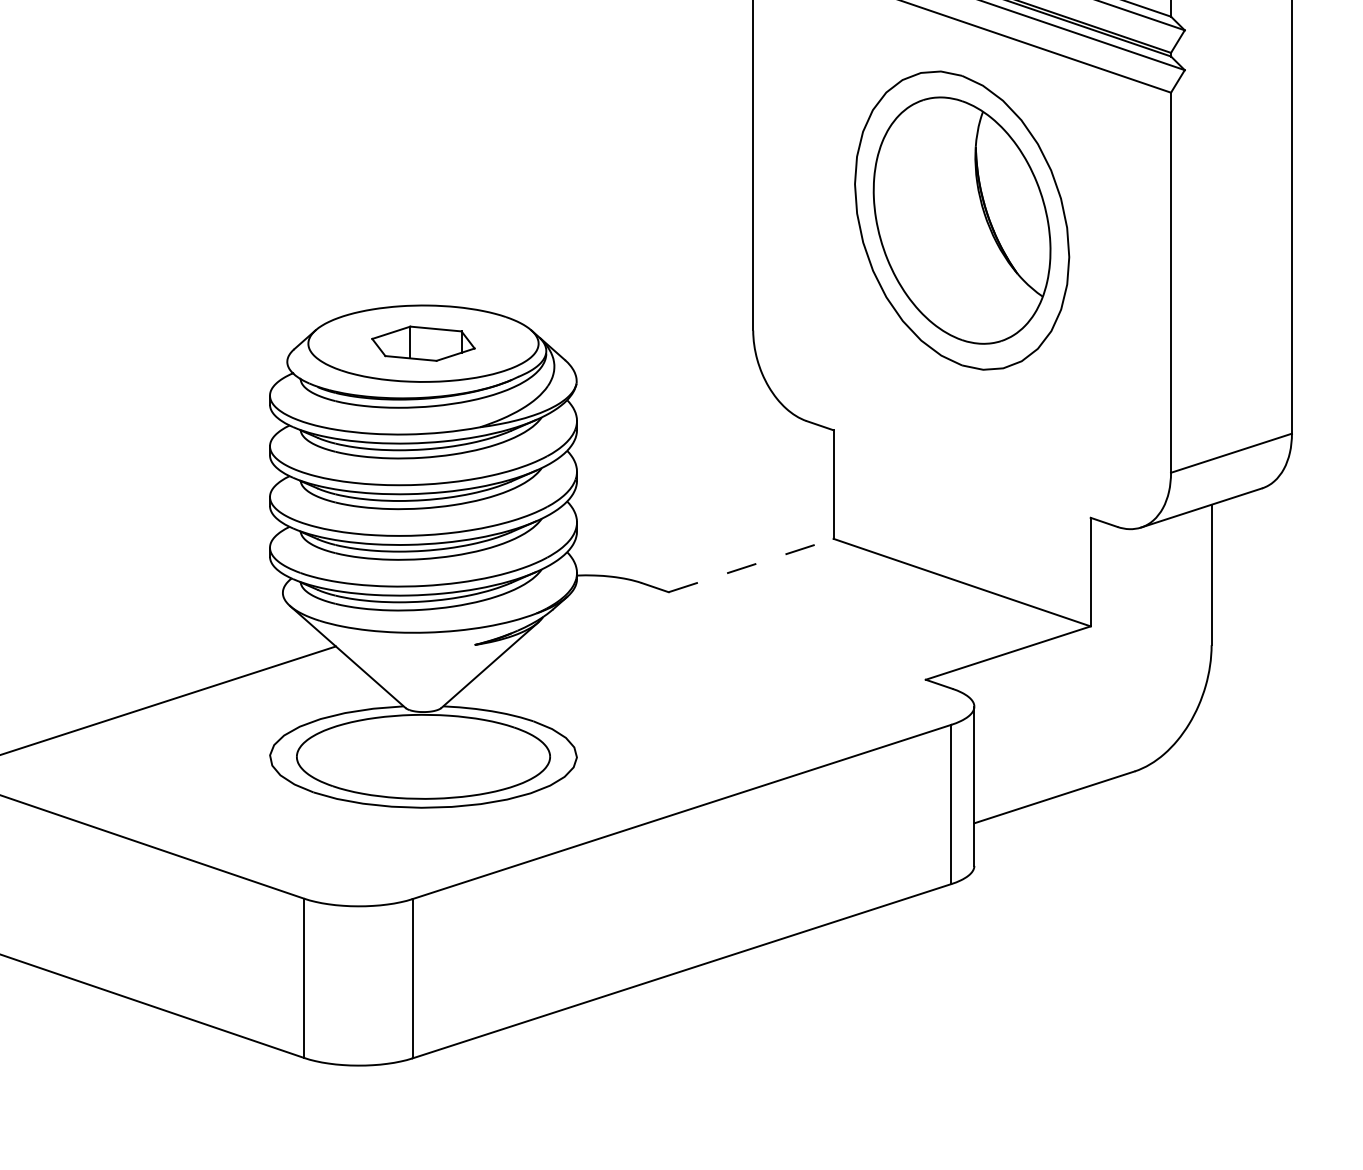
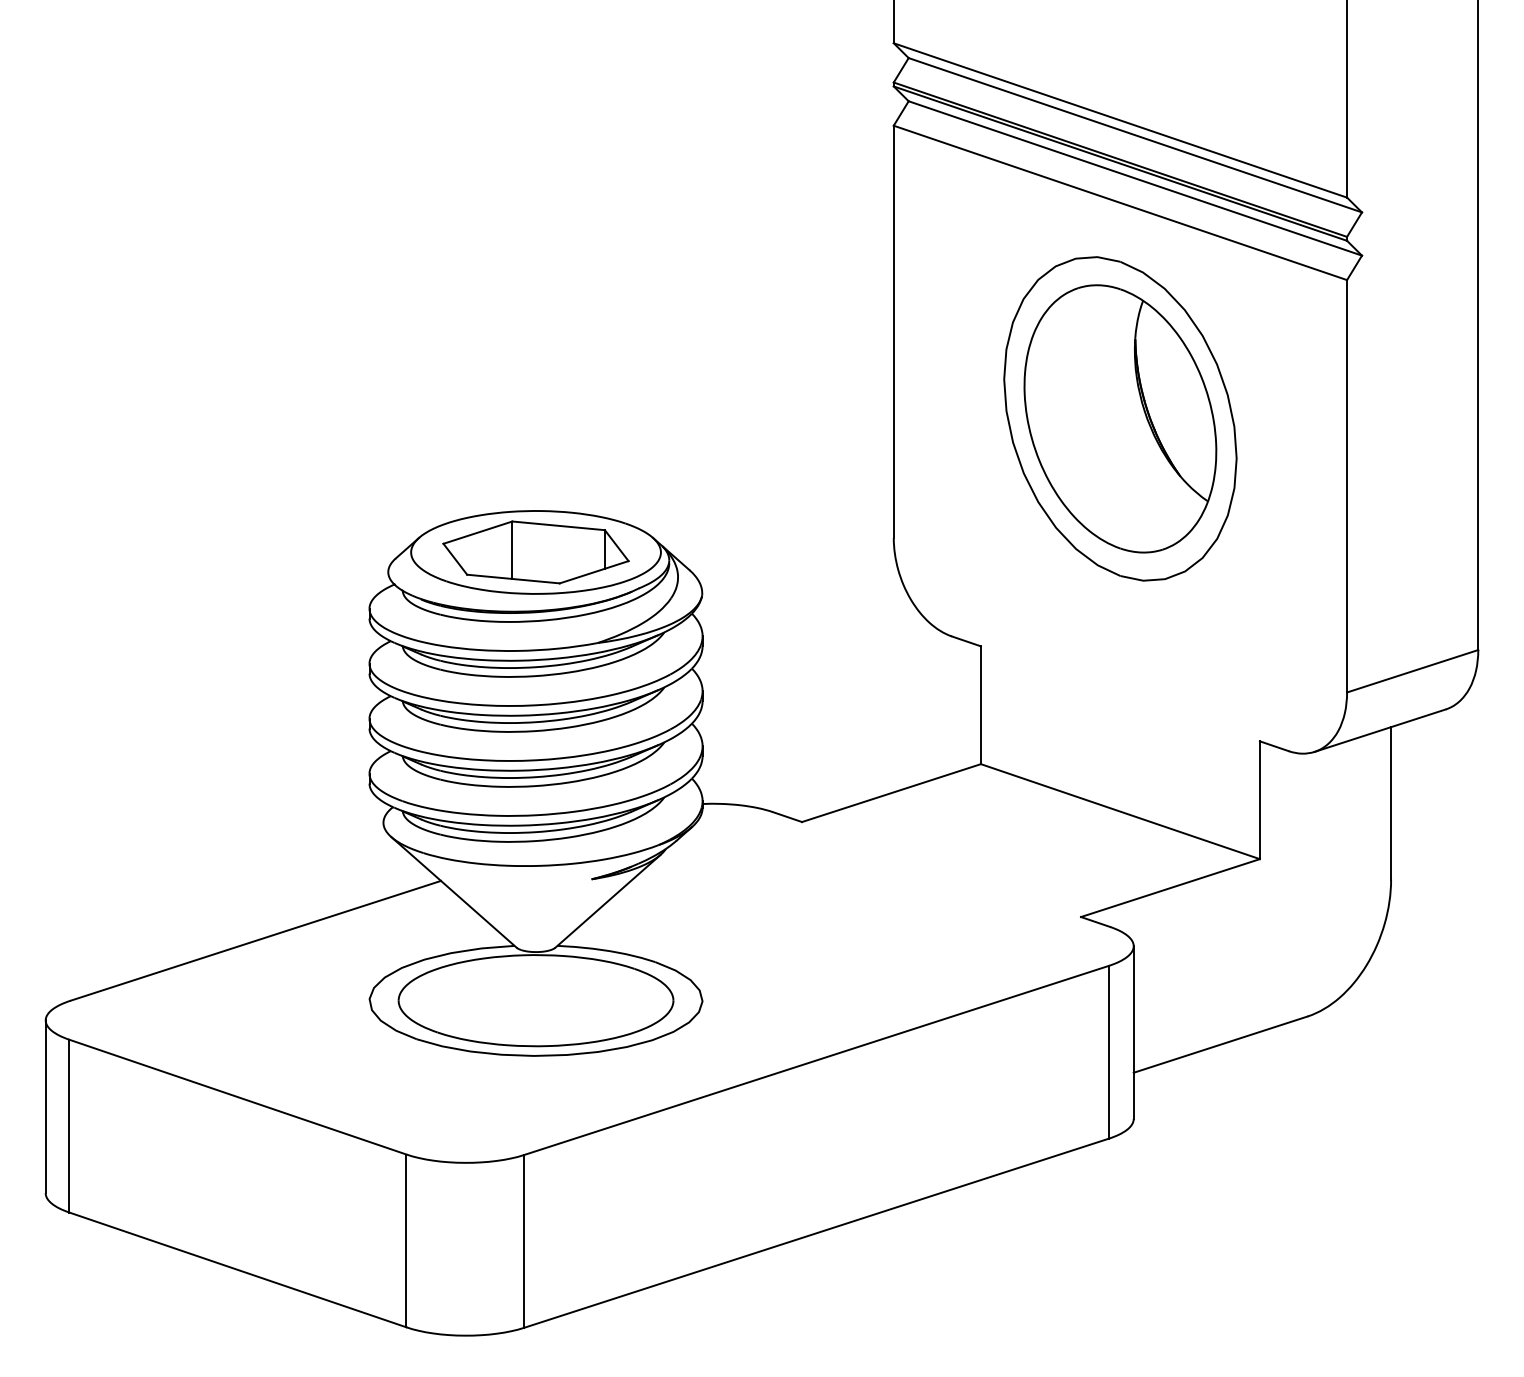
part: (423, 343) -> (535, 552), size x1.67
line: (751, 564) -> (891, 792), dashed -> solid

